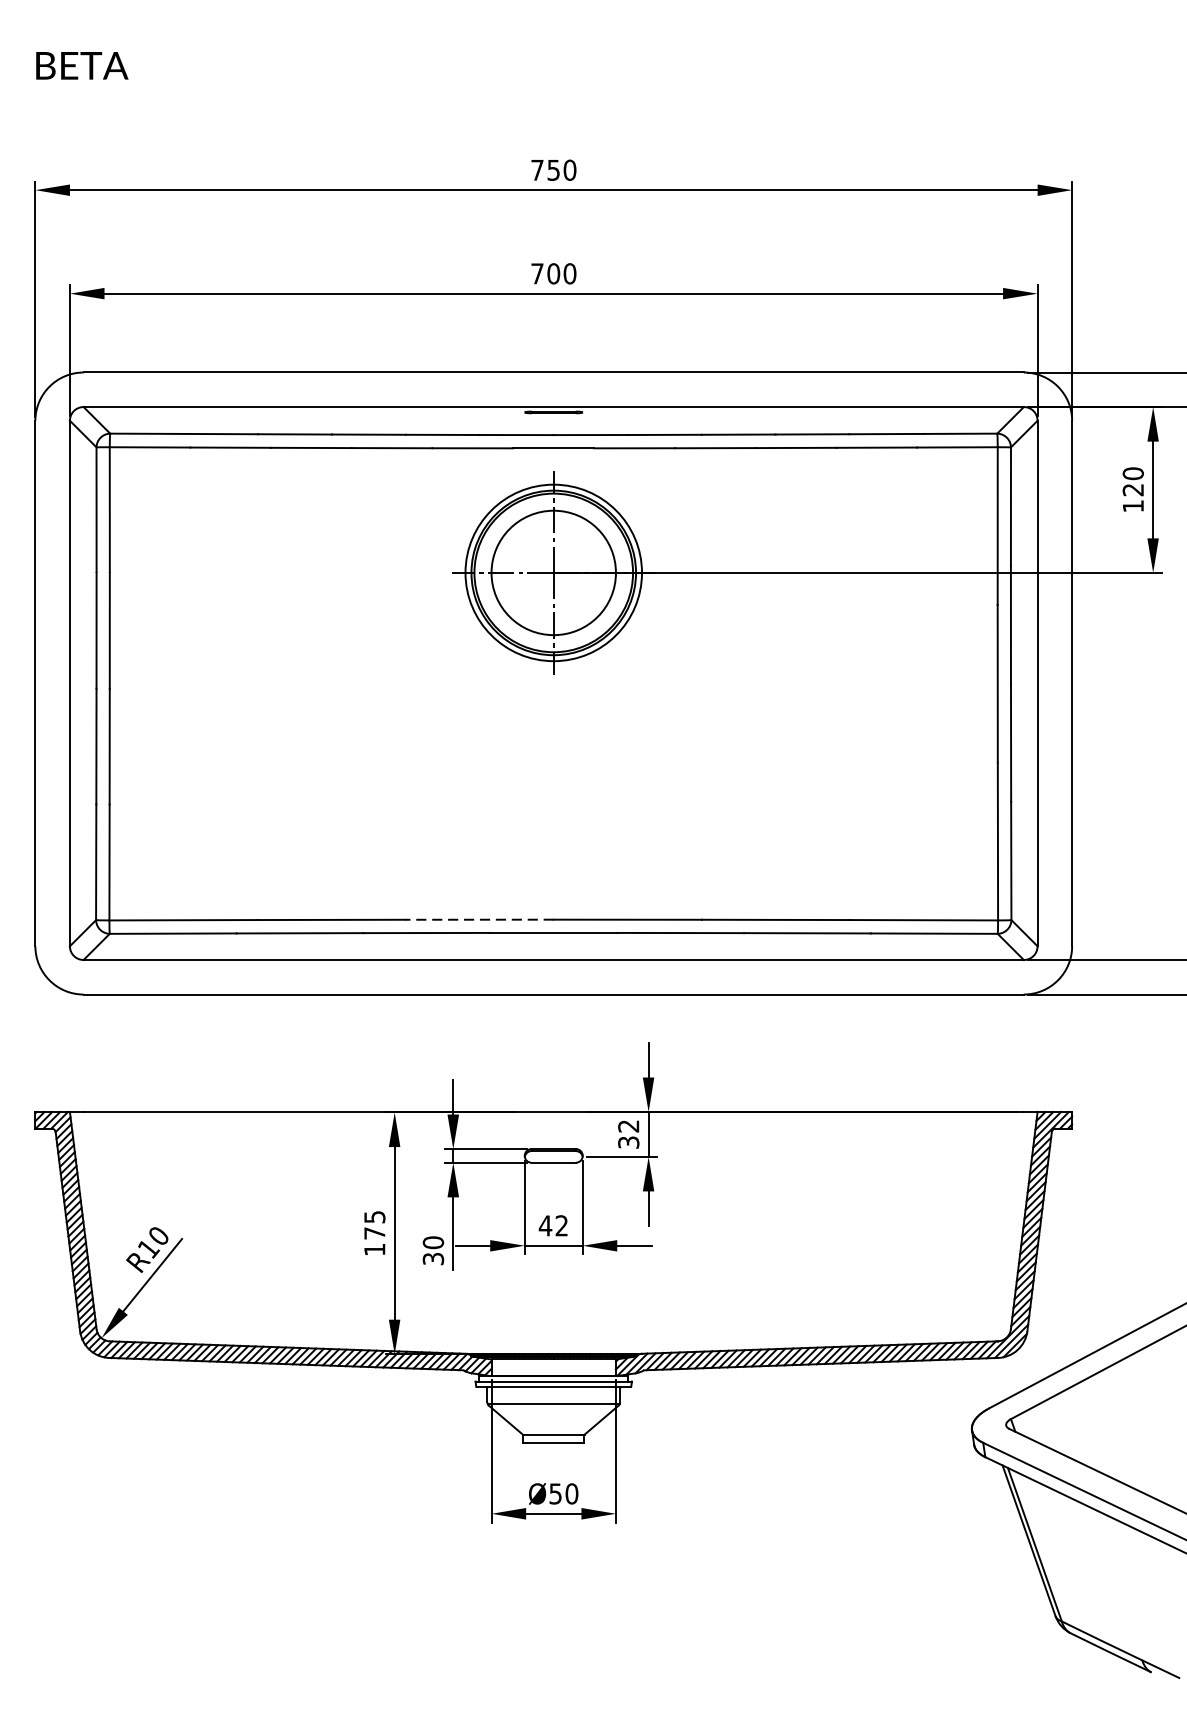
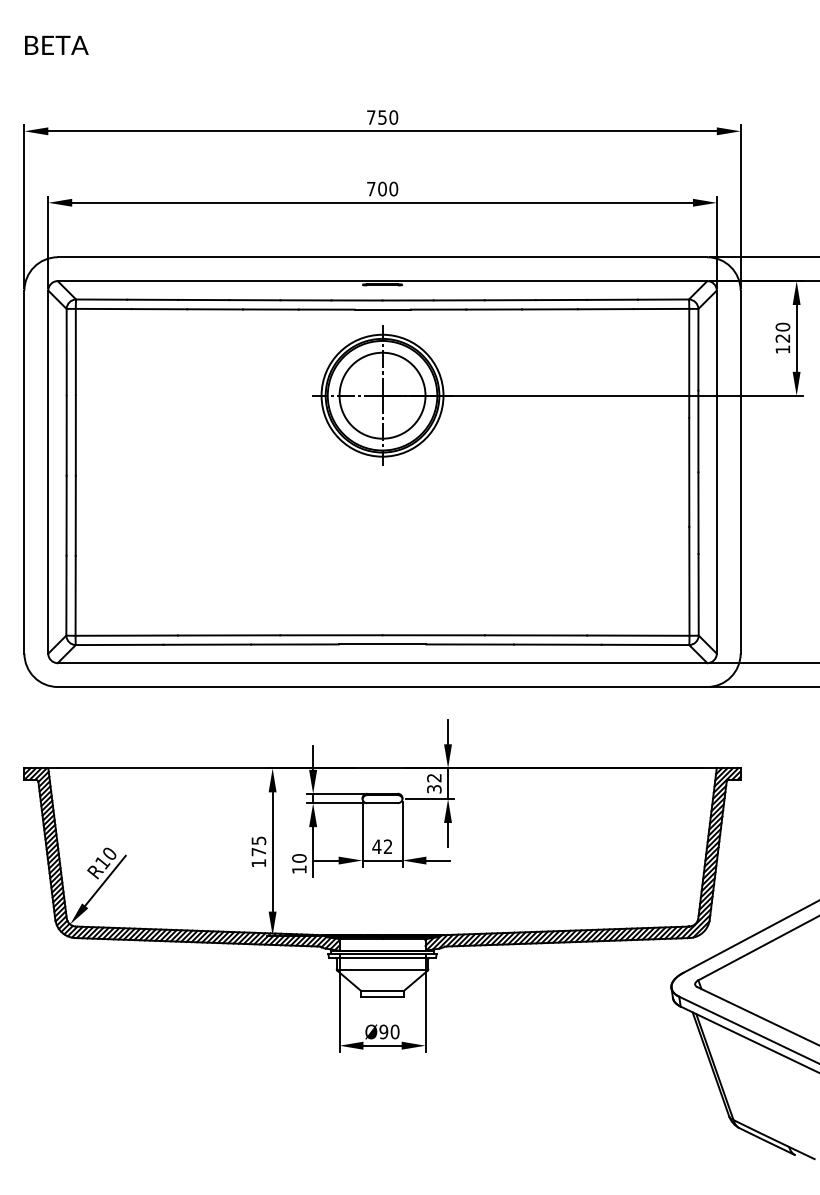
line: (478, 920) -> (330, 635), dashed -> solid
text: (433, 1258) -> (299, 869), 30 -> 10
text: (555, 1493) -> (383, 1031), Ø50 -> Ø90

